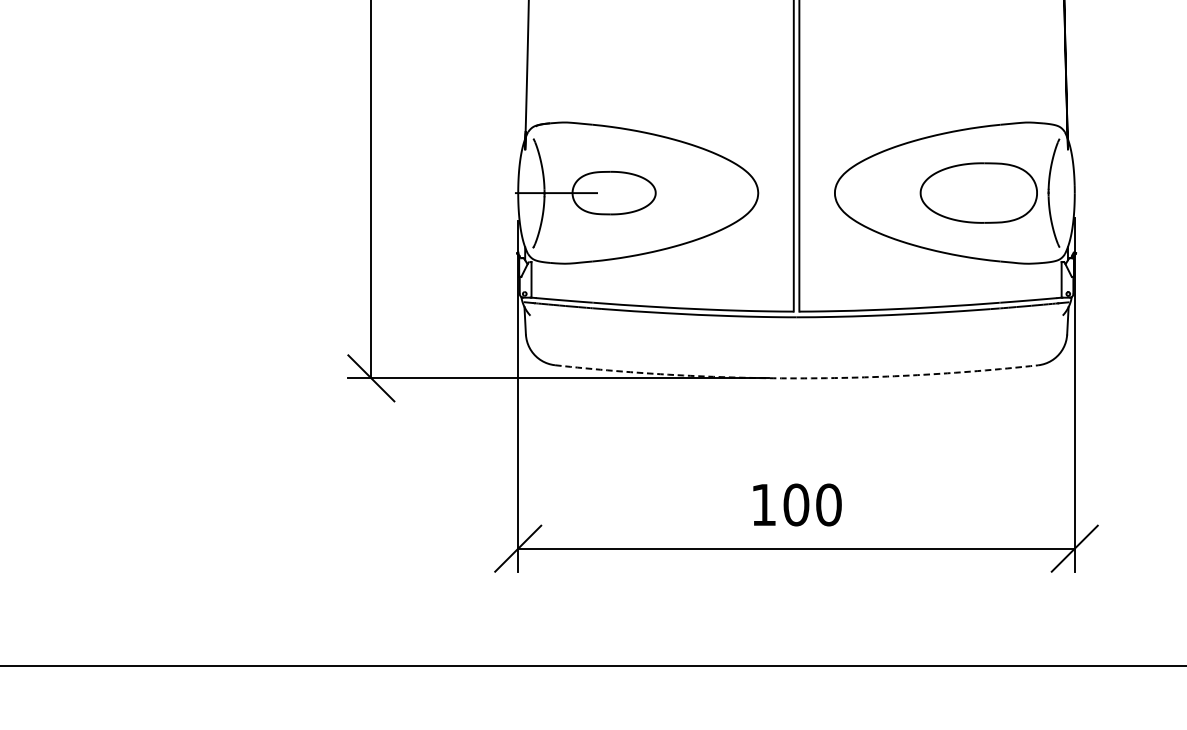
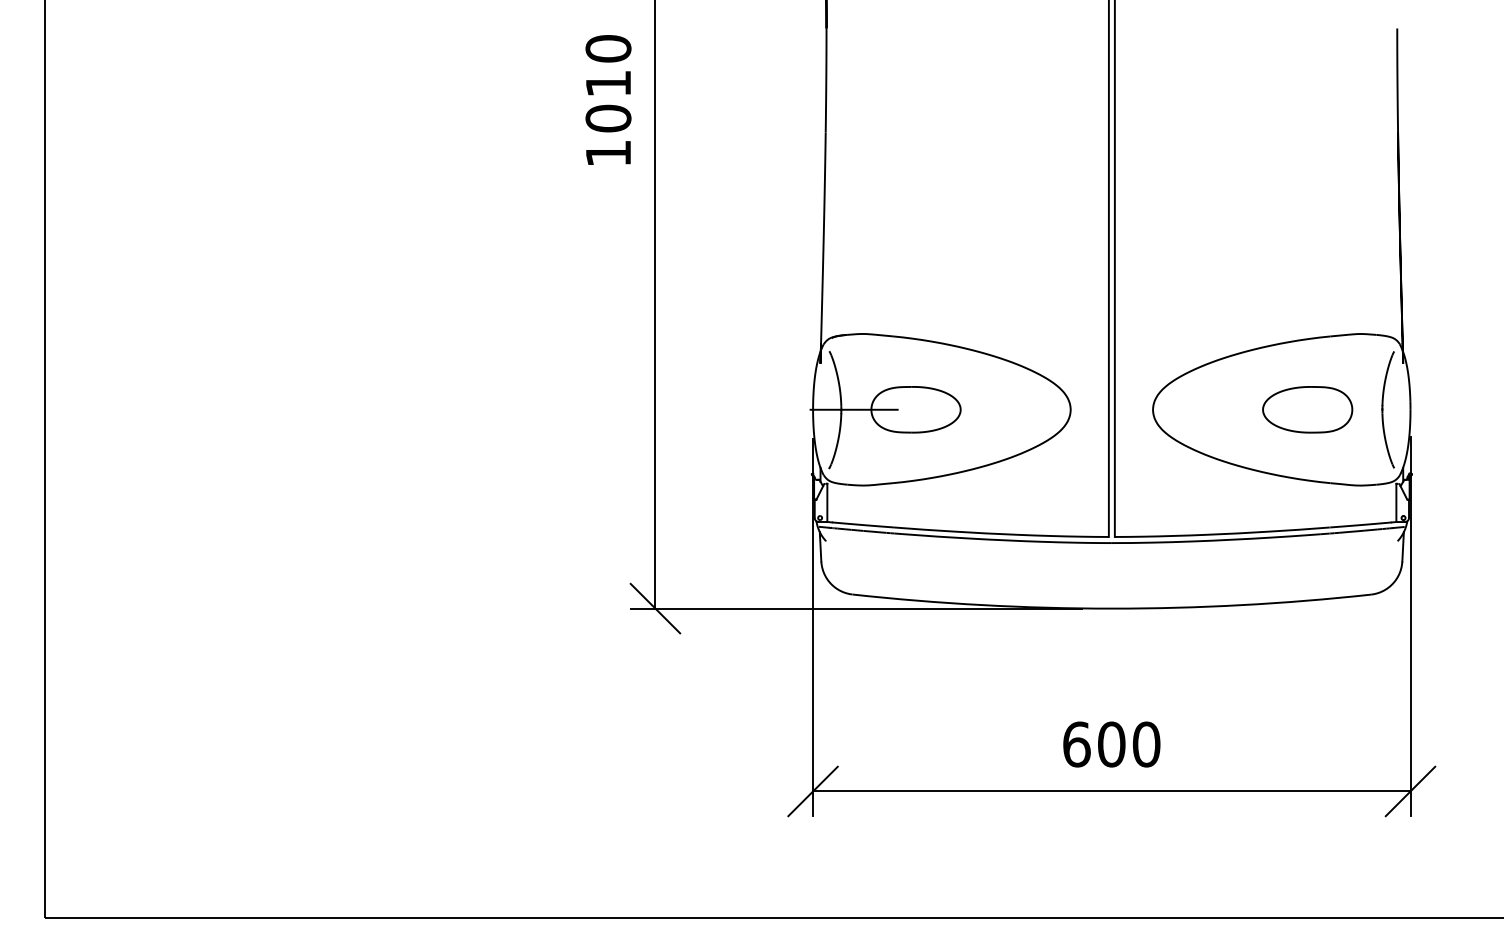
part: (978, 192) -> (1307, 409), size x0.71
arc: (796, 378) -> (1111, 608), dashed -> solid
text: (763, 504) -> (1076, 744), 100 -> 600

